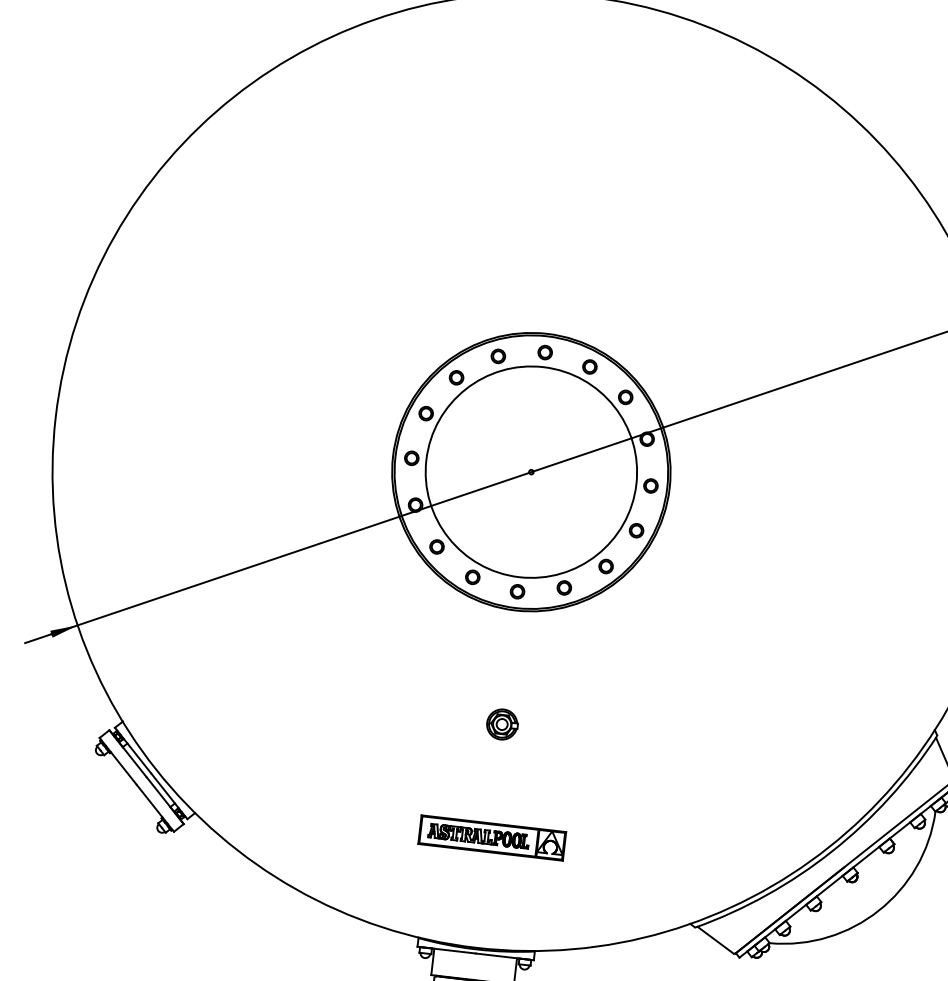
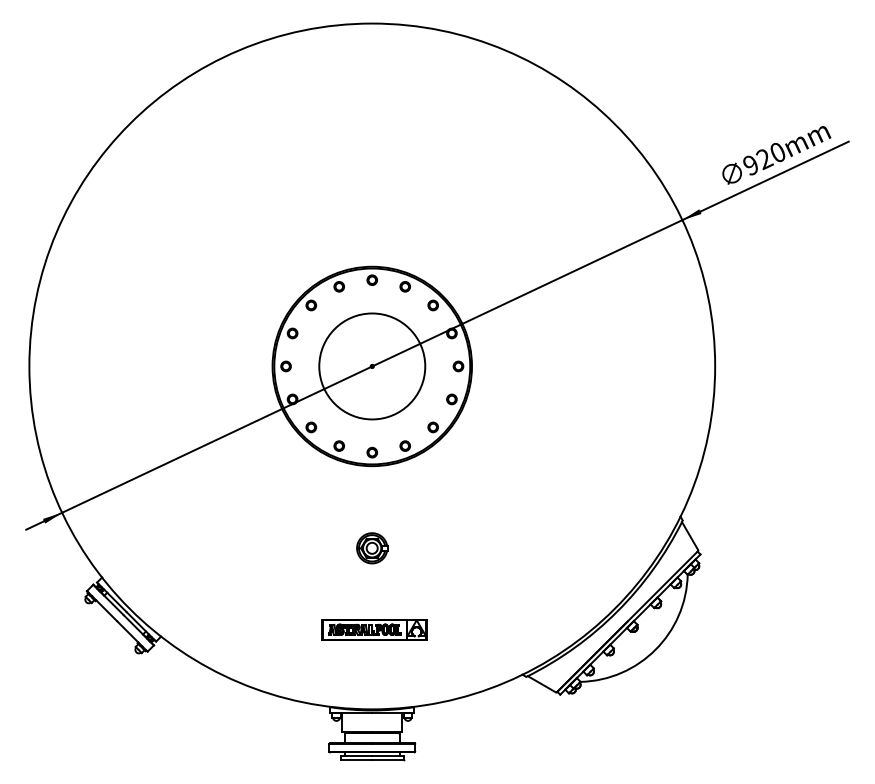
circle: (530, 472) -> (371, 366), size x0.7
part: (502, 724) -> (372, 548), size x1.4

